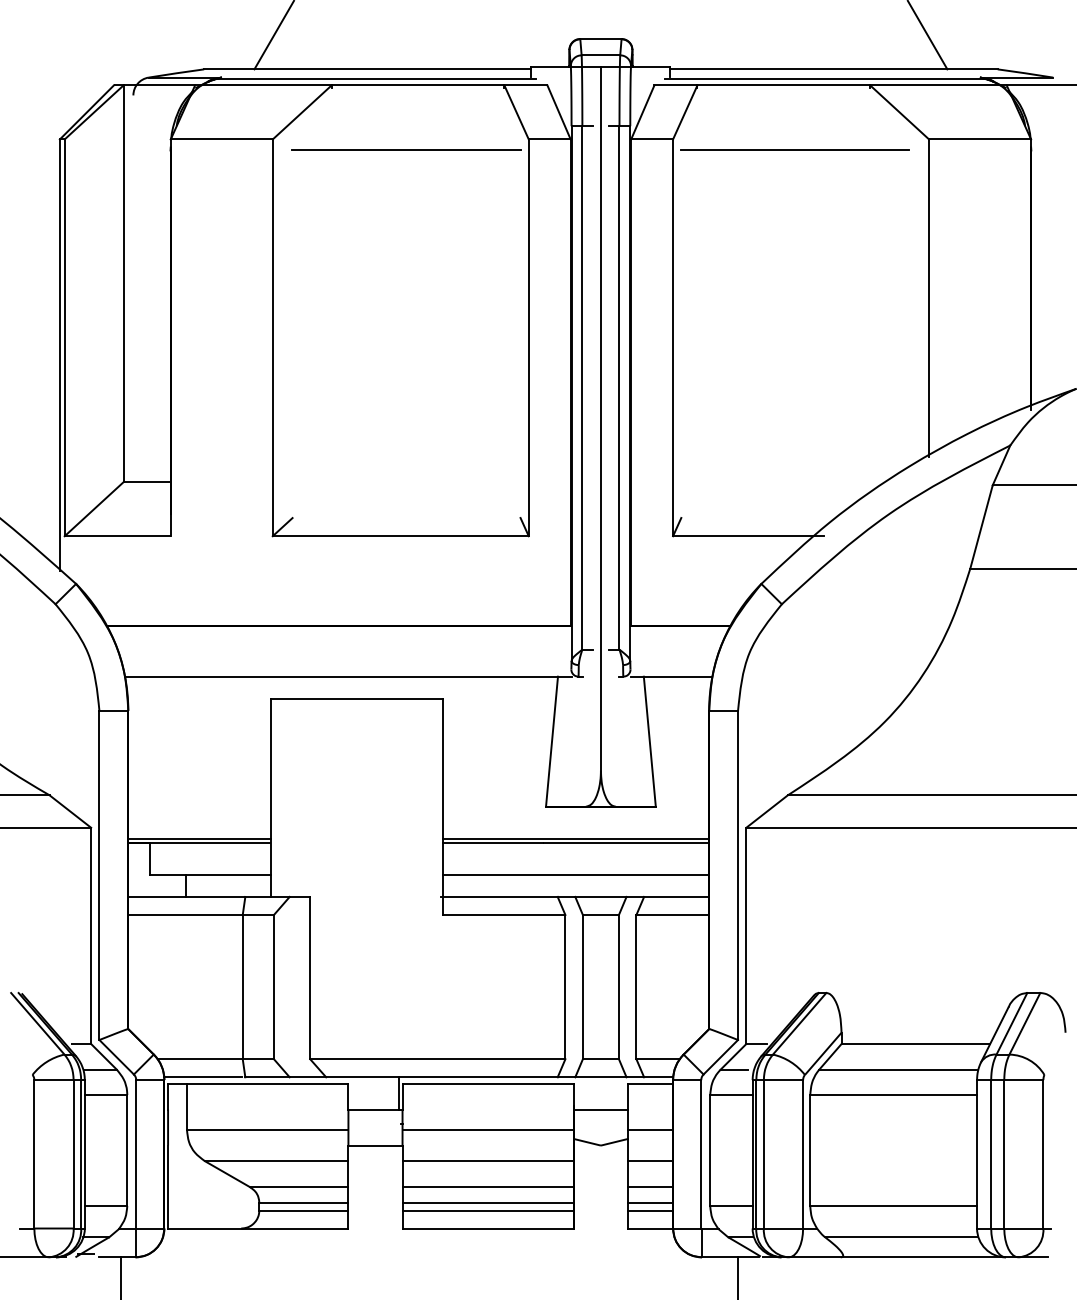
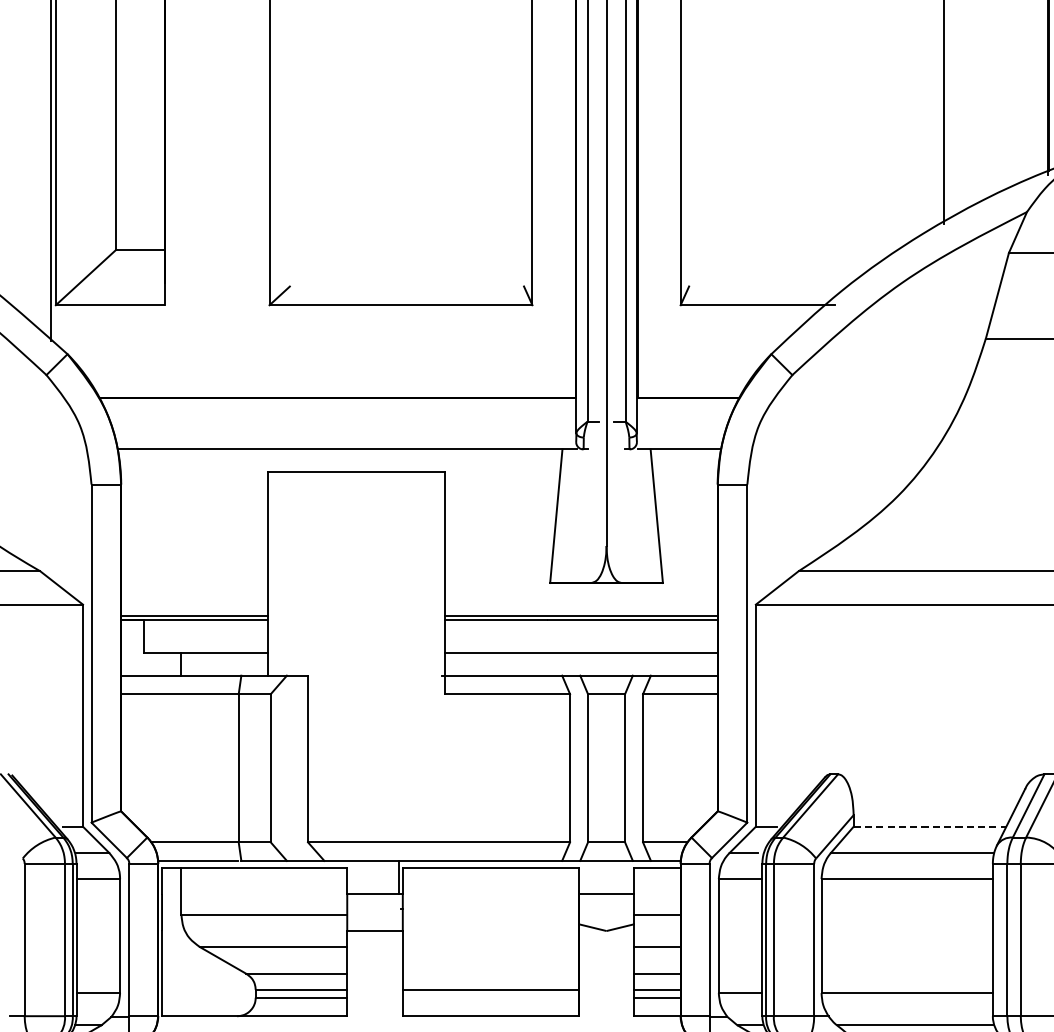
line: (916, 1044) -> (930, 827), solid -> dashed
line: (487, 1130) -> (490, 915), removed
line: (487, 1161) -> (490, 947), removed
line: (487, 1187) -> (490, 974), removed
line: (487, 1210) -> (490, 997), removed

